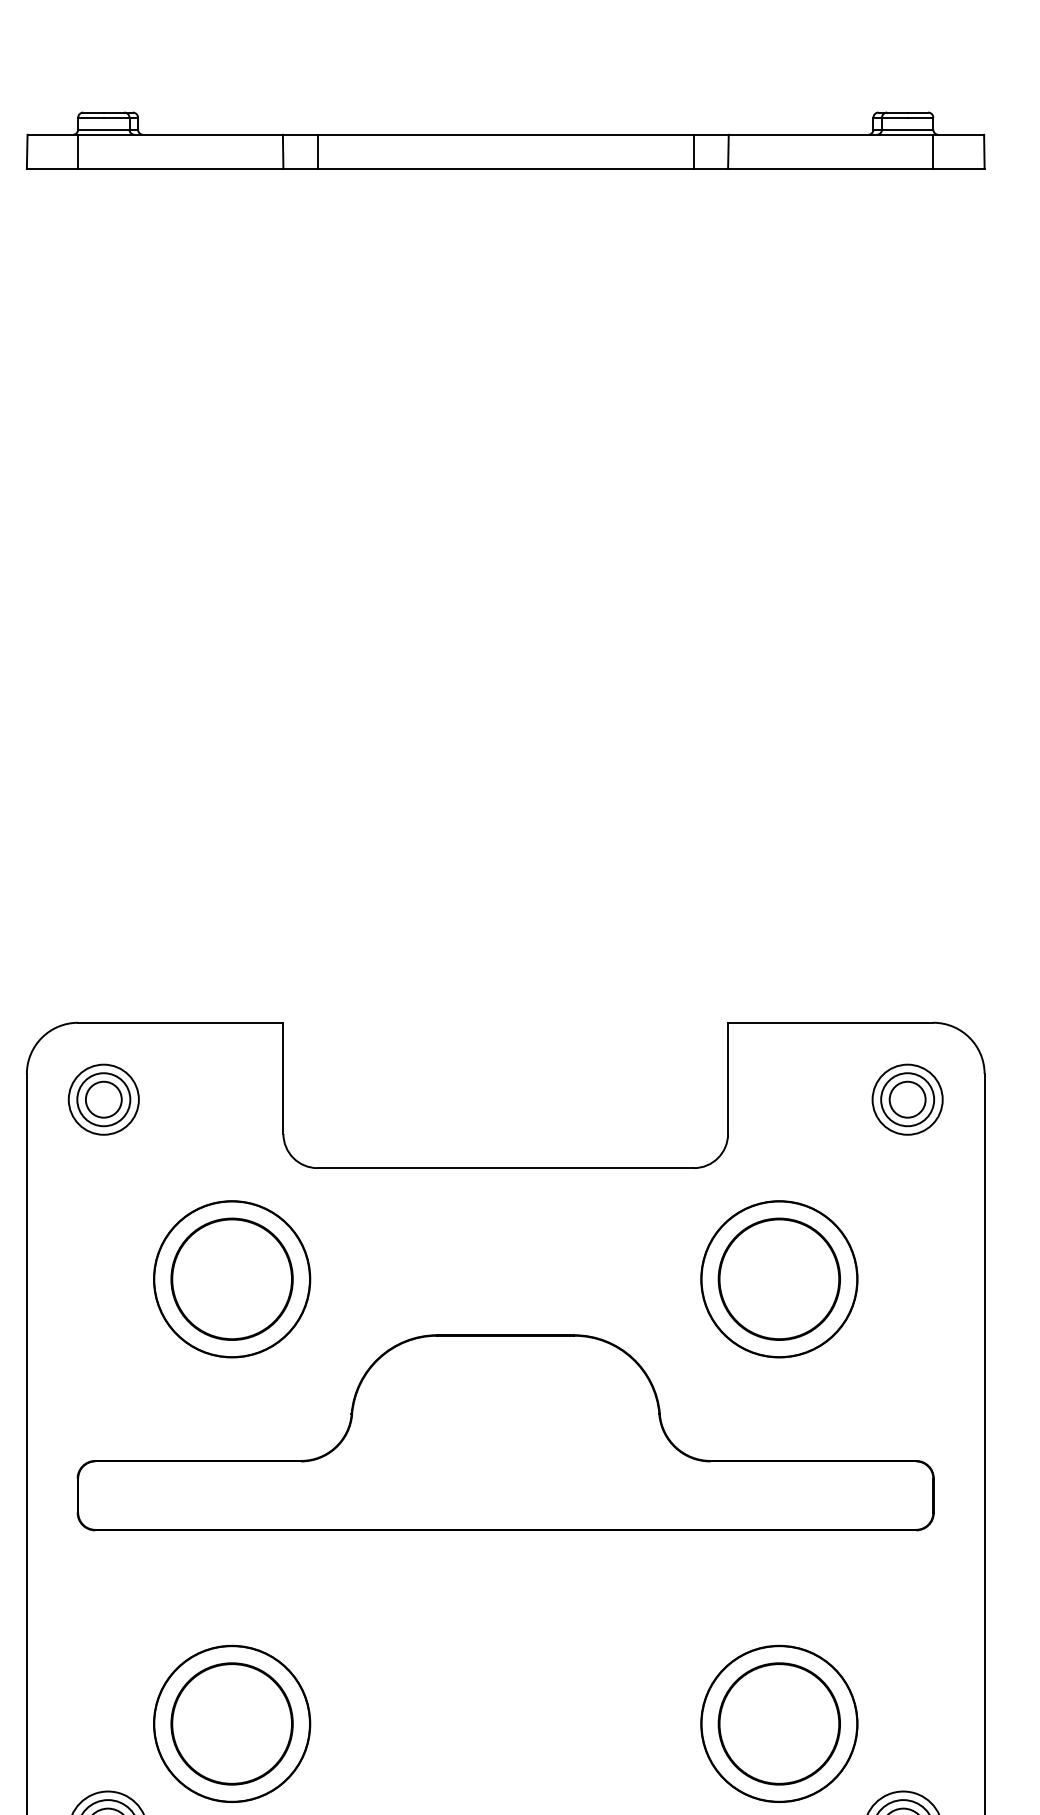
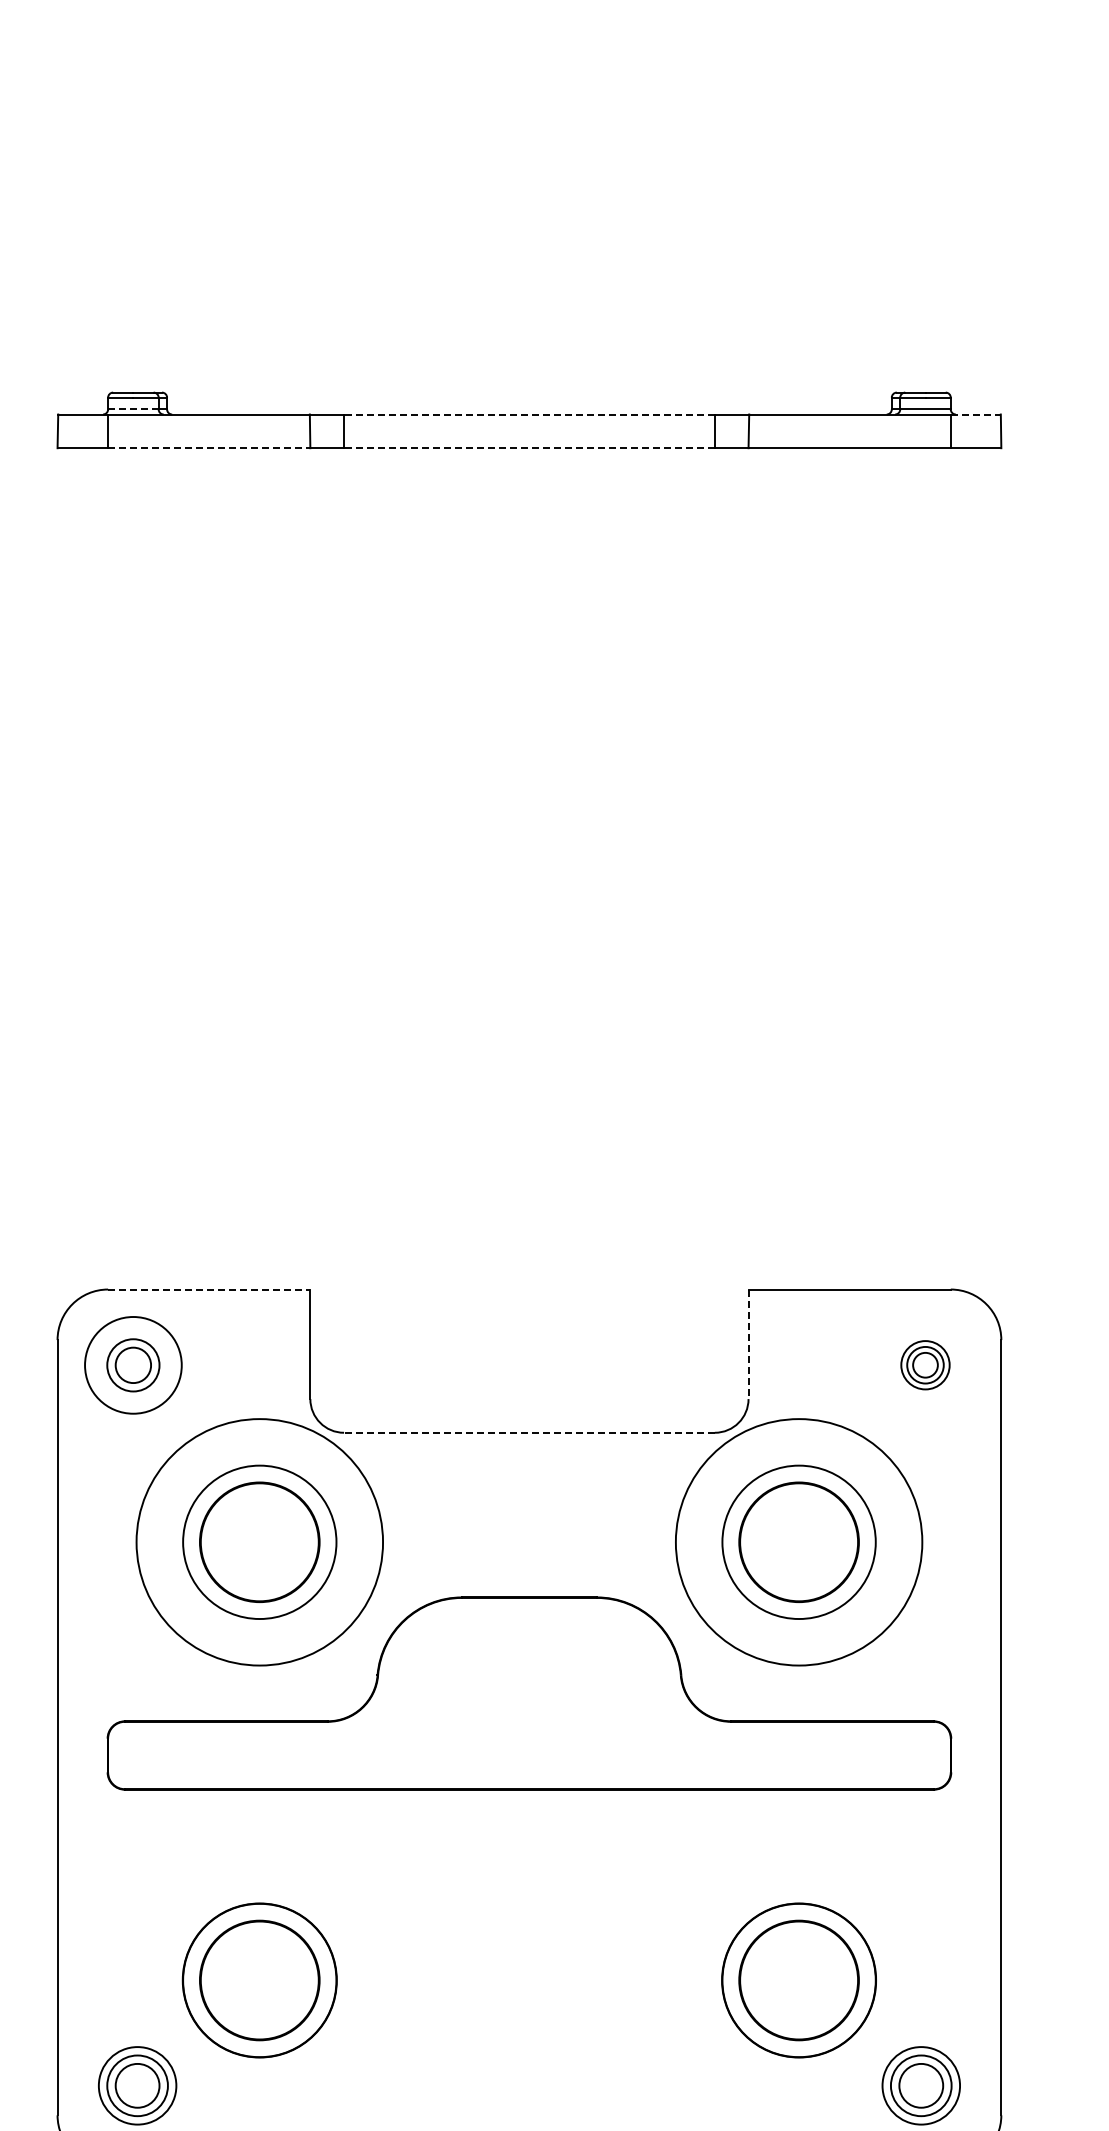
line: (103, 129) -> (133, 409), solid -> dashed
line: (504, 134) -> (528, 414), solid -> dashed
line: (959, 134) -> (976, 414), solid -> dashed
line: (181, 169) -> (209, 448), solid -> dashed
line: (504, 169) -> (528, 448), solid -> dashed
line: (181, 1022) -> (209, 1289), solid -> dashed
line: (728, 1078) -> (748, 1344), solid -> dashed
circle: (102, 1098) -> (132, 1364), size x1.4
part: (907, 1098) -> (925, 1364), size x0.7
line: (504, 1167) -> (528, 1432), solid -> dashed
circle: (231, 1279) -> (259, 1542), size x1.6
circle: (779, 1279) -> (799, 1542), size x1.6

